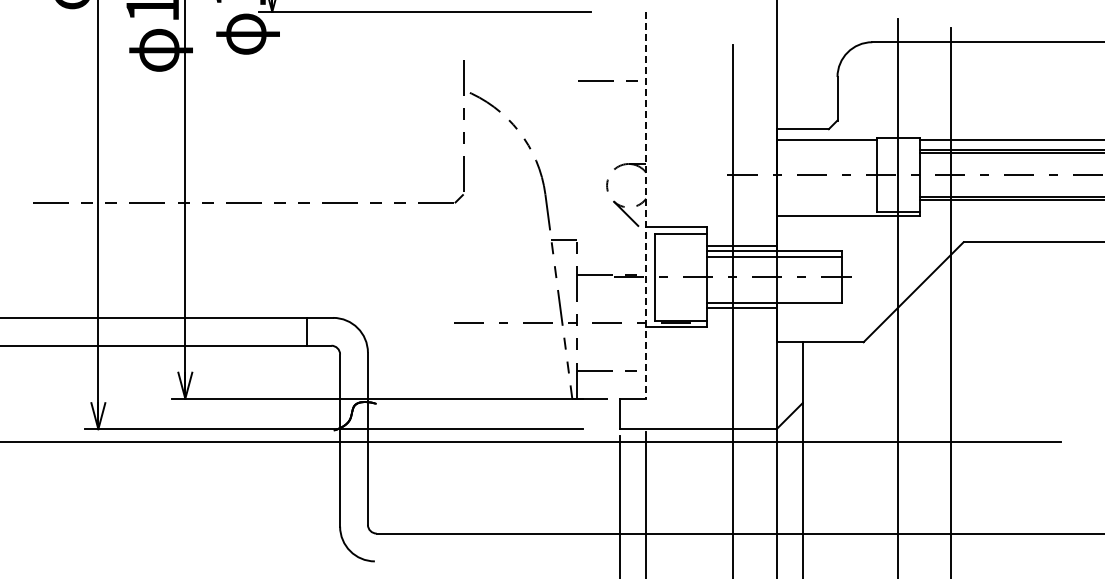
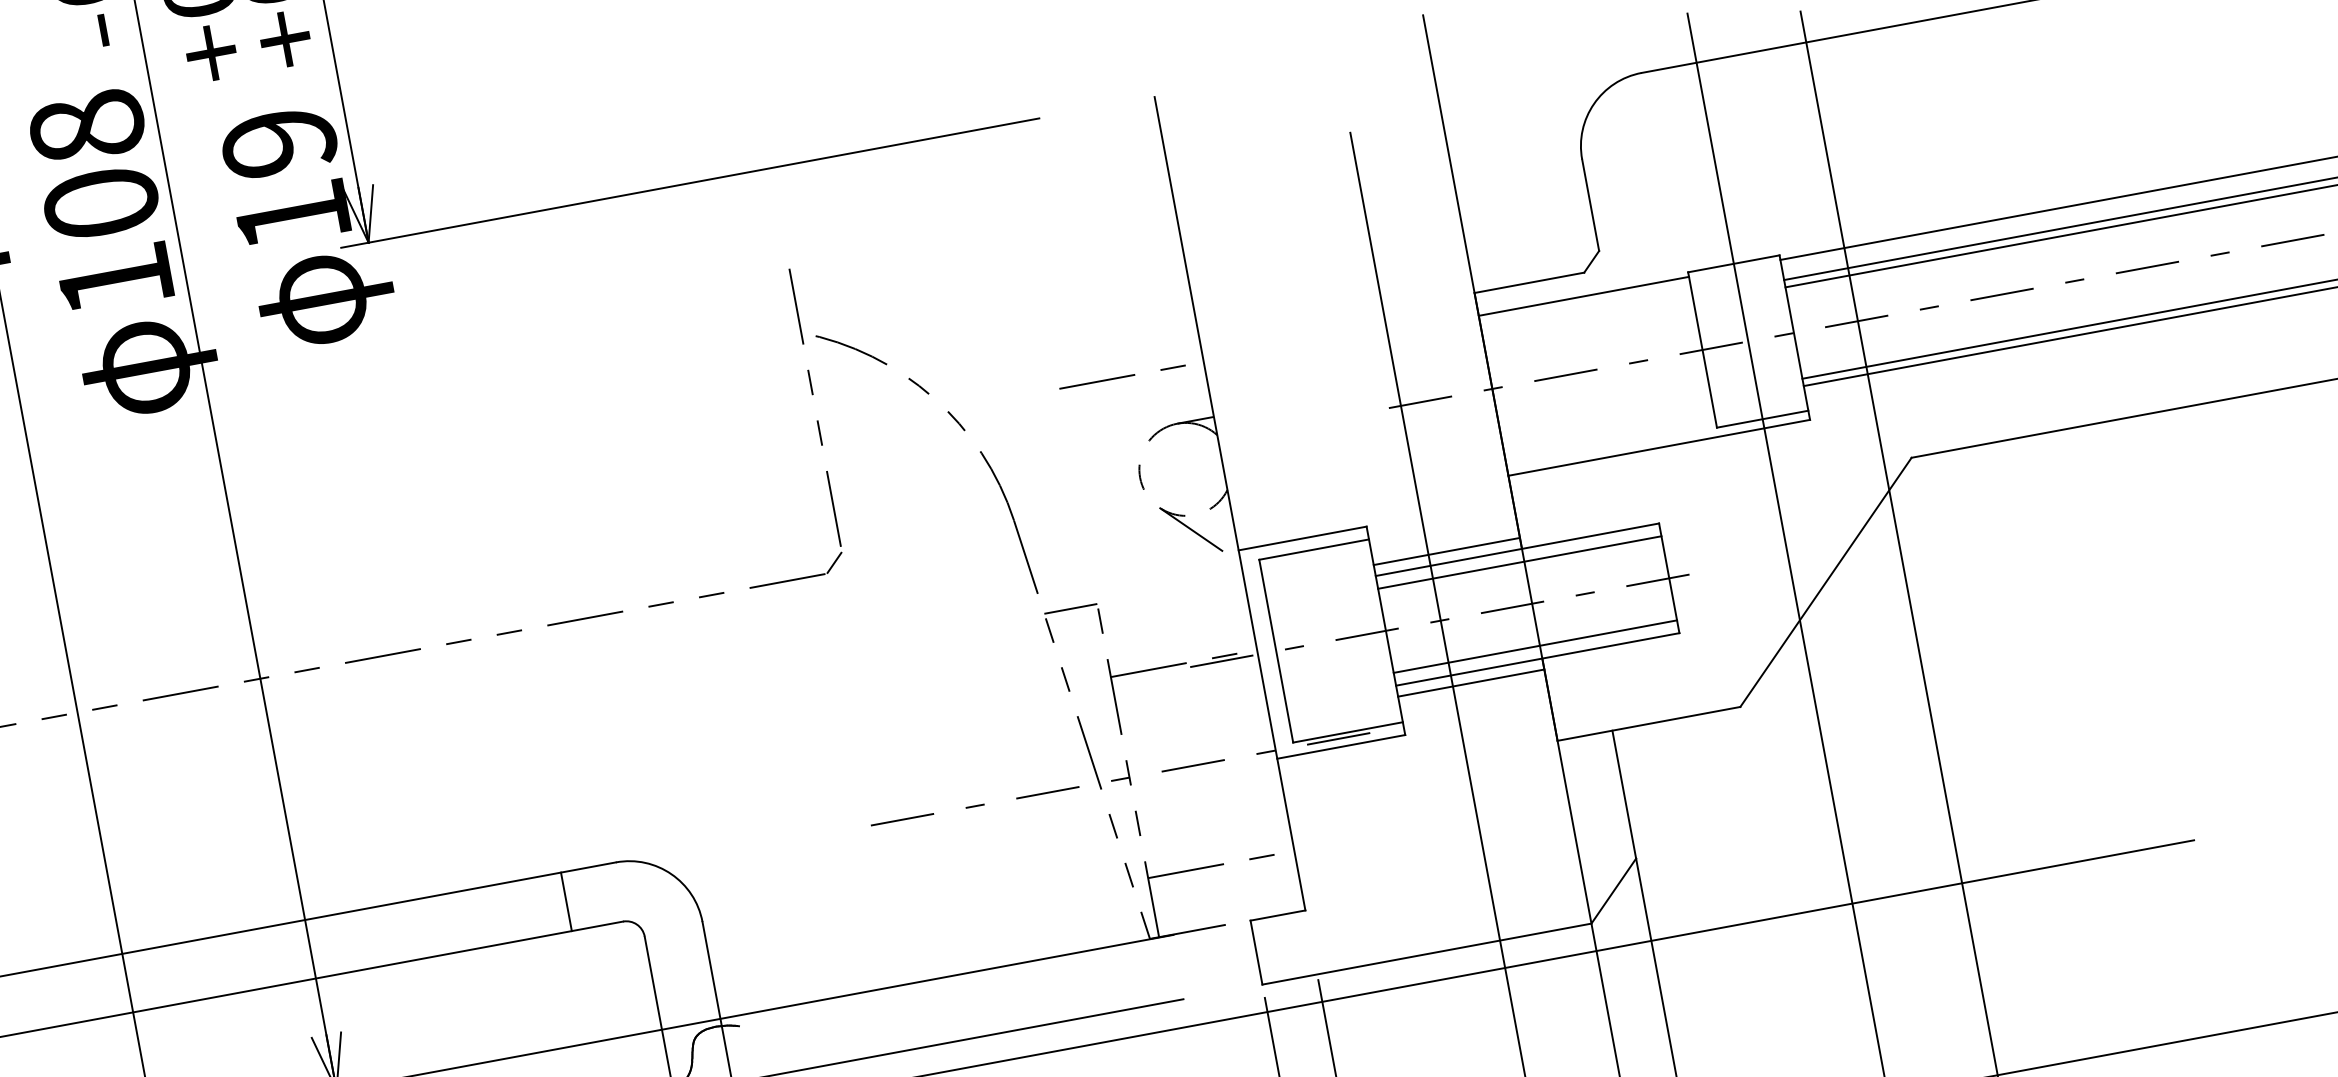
line: (607, 80) -> (1122, 376), moved
line: (646, 205) -> (1230, 504), dashed -> solid
line: (774, 297) -> (1535, 647), added

